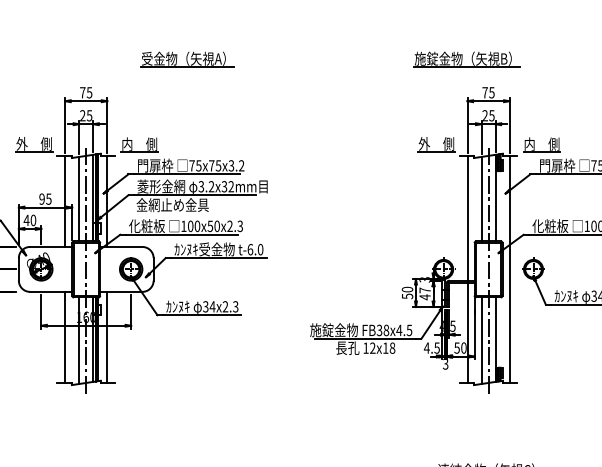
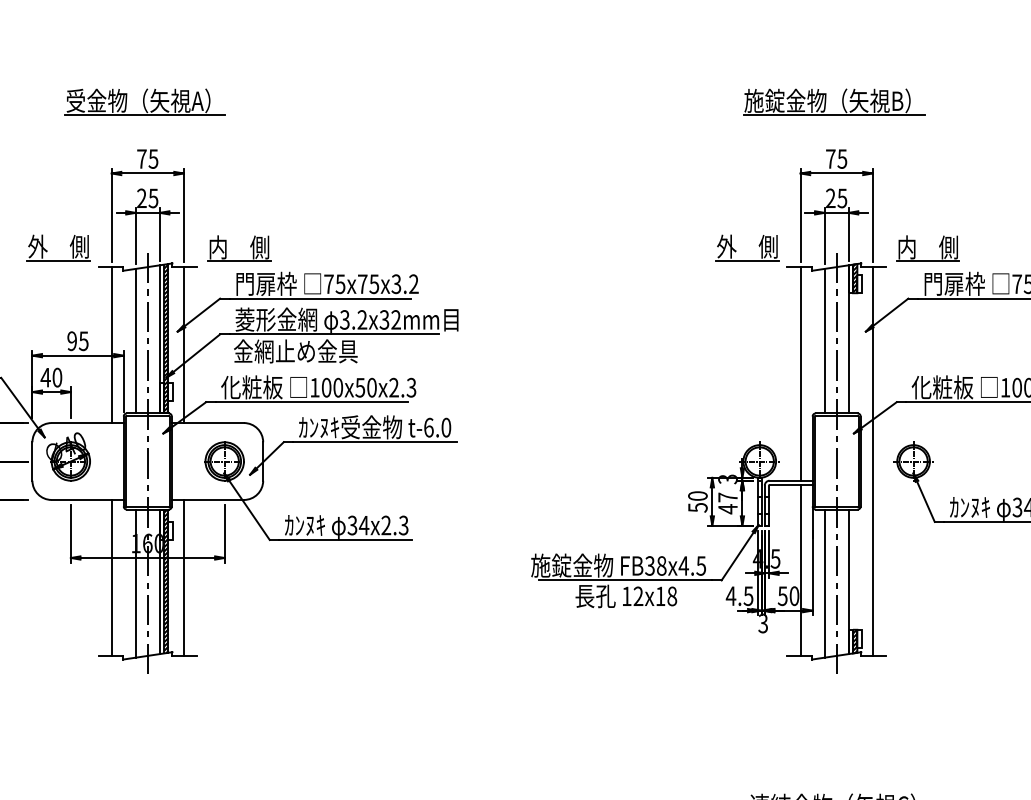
part: (187, 59) -> (144, 102), moved
part: (466, 59) -> (833, 102), moved

